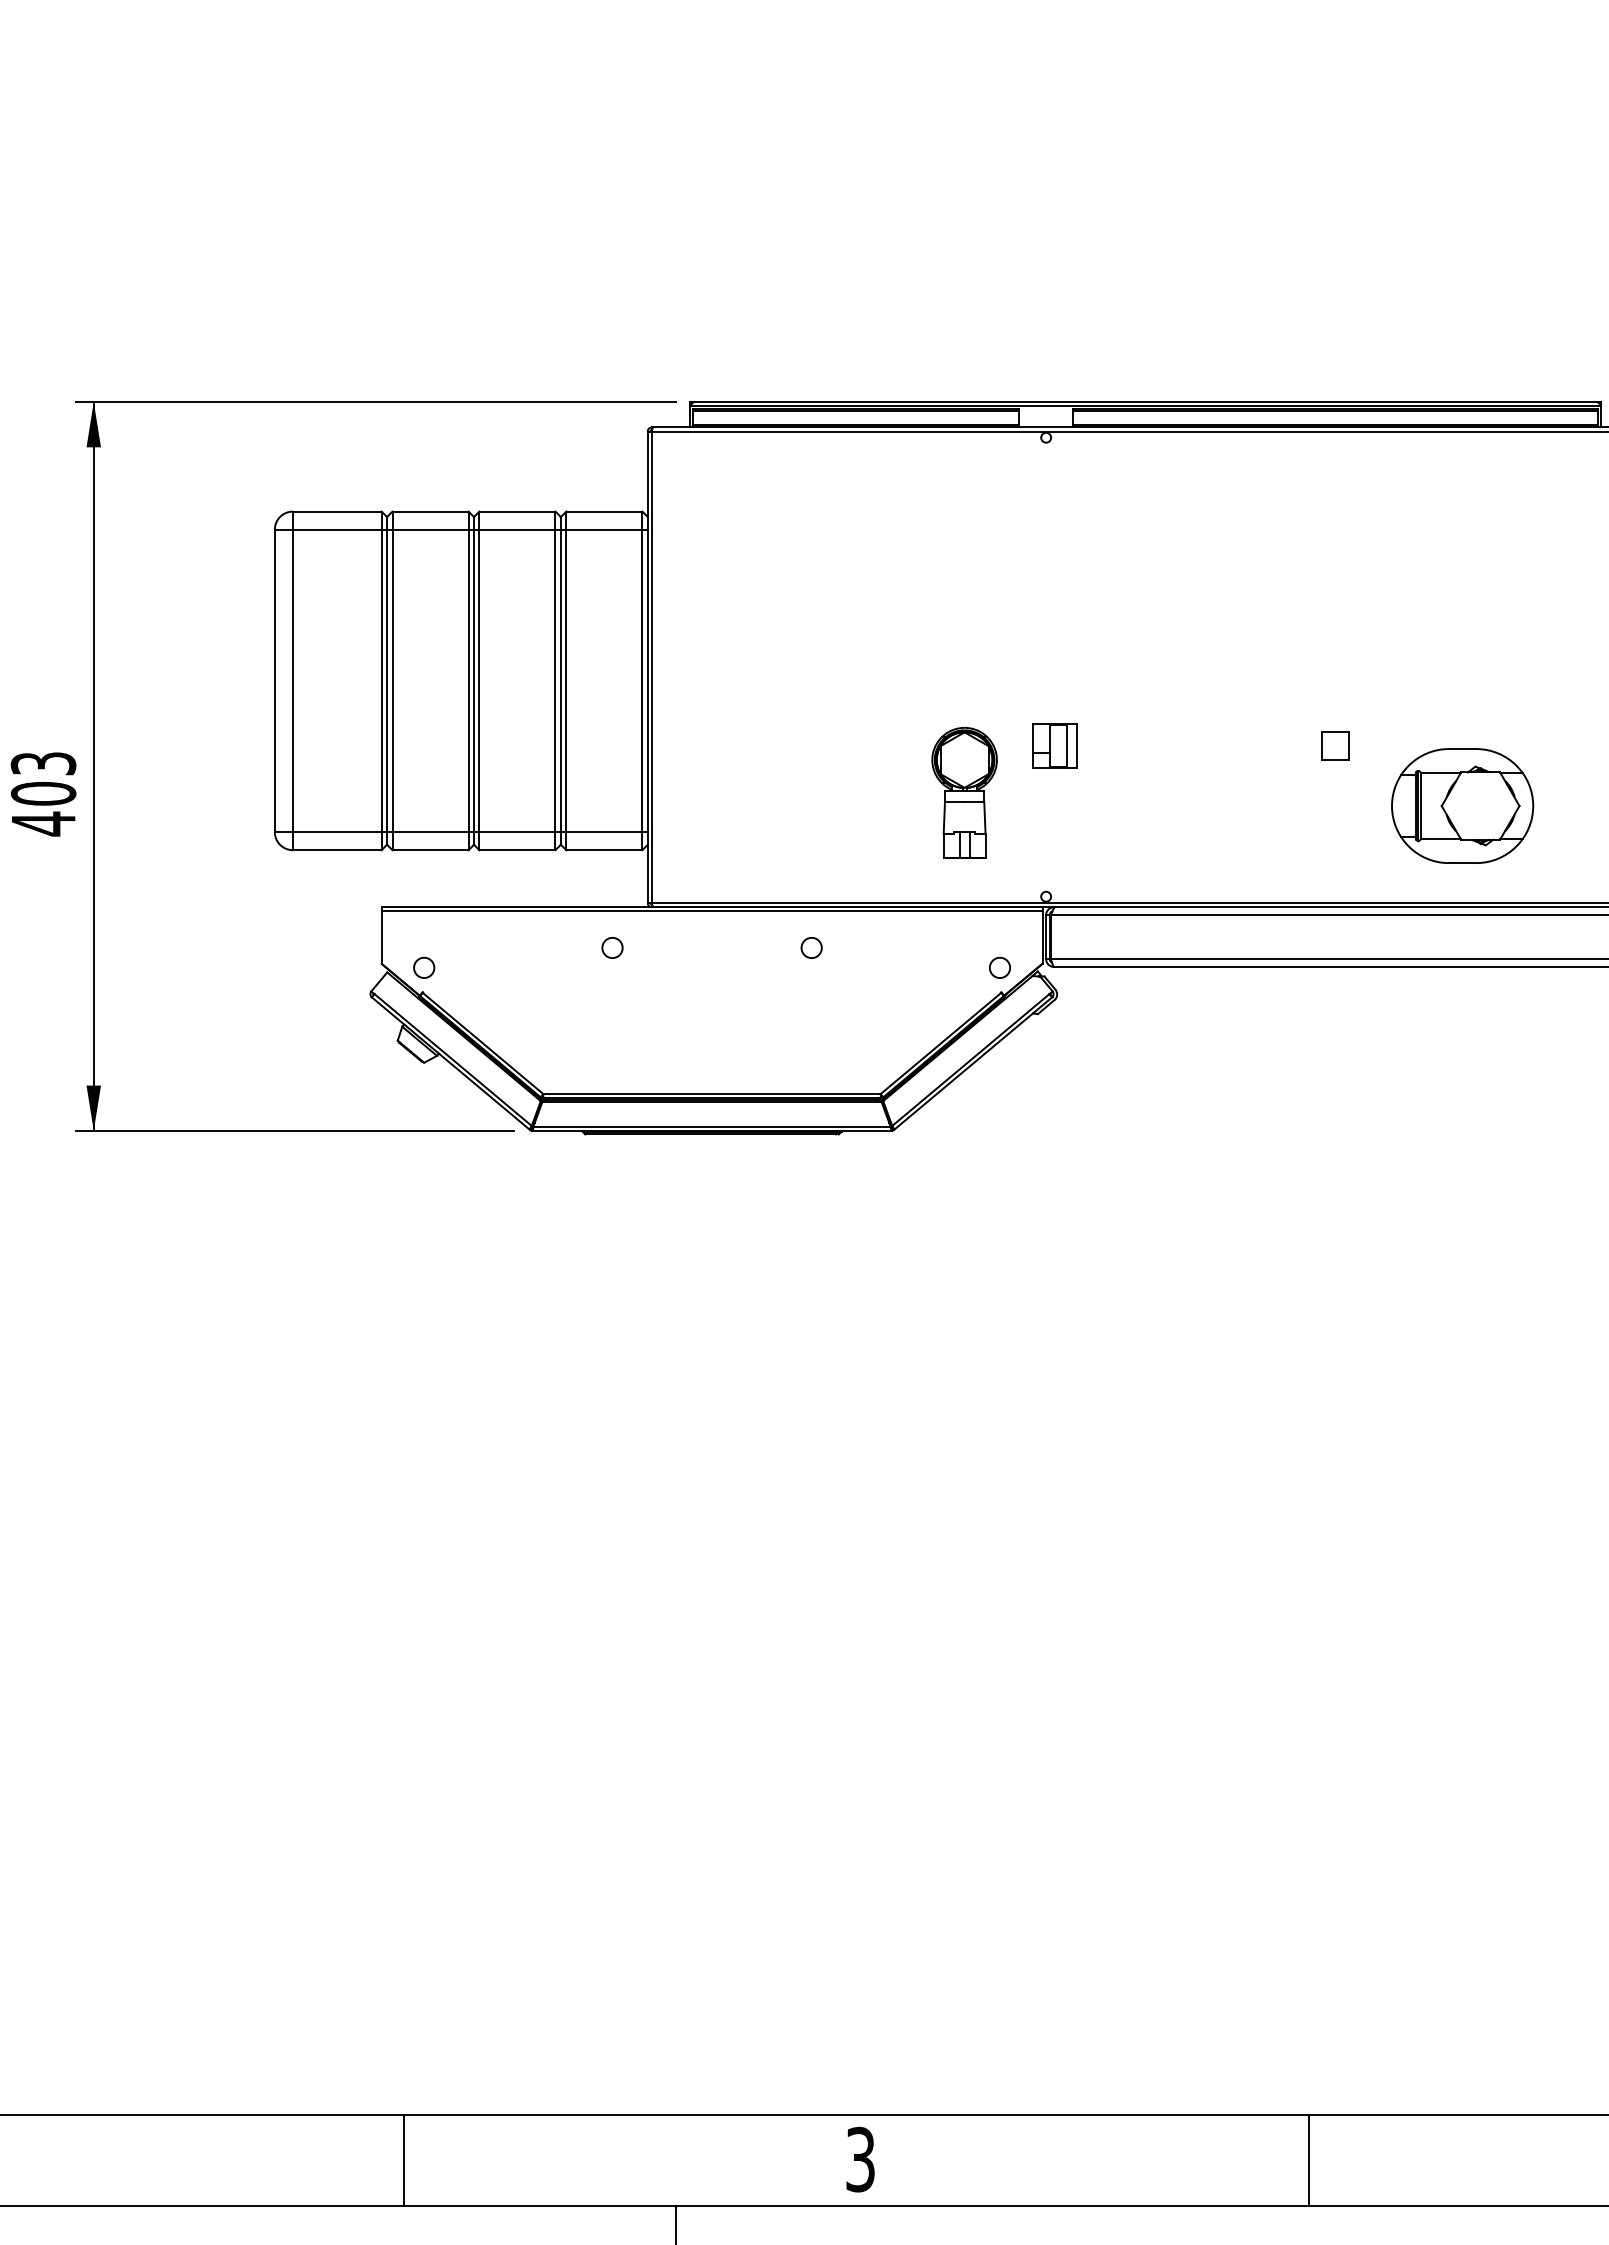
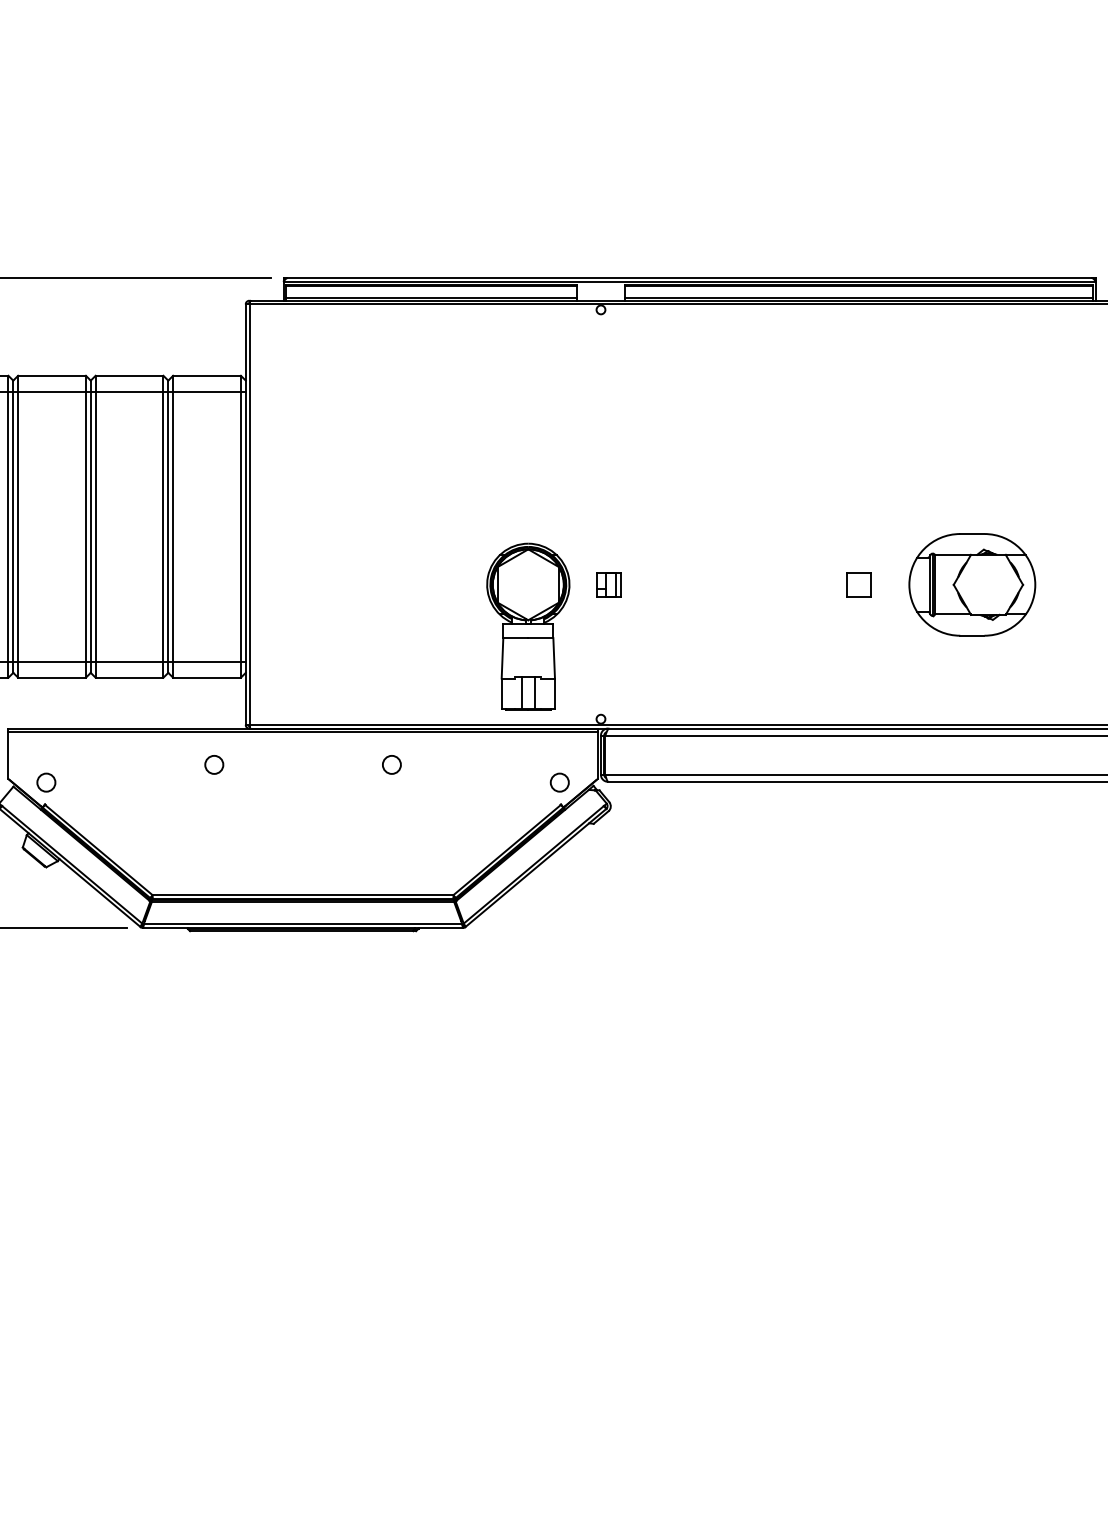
part: (1054, 745) -> (608, 584), size x0.62
part: (964, 792) -> (528, 626), size x1.43
part: (1462, 805) -> (972, 584), moved

